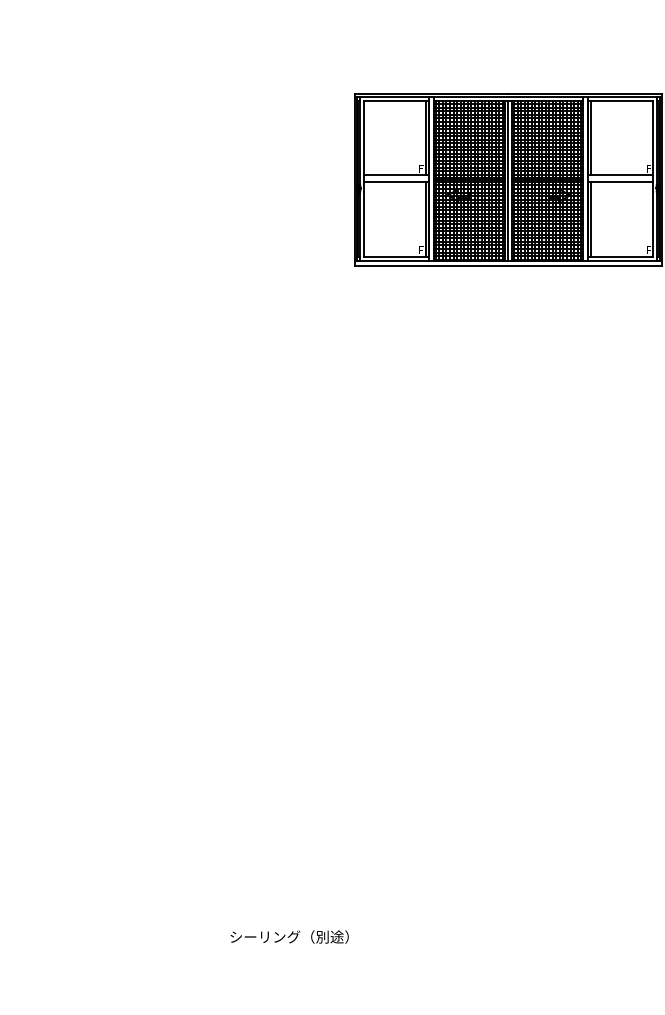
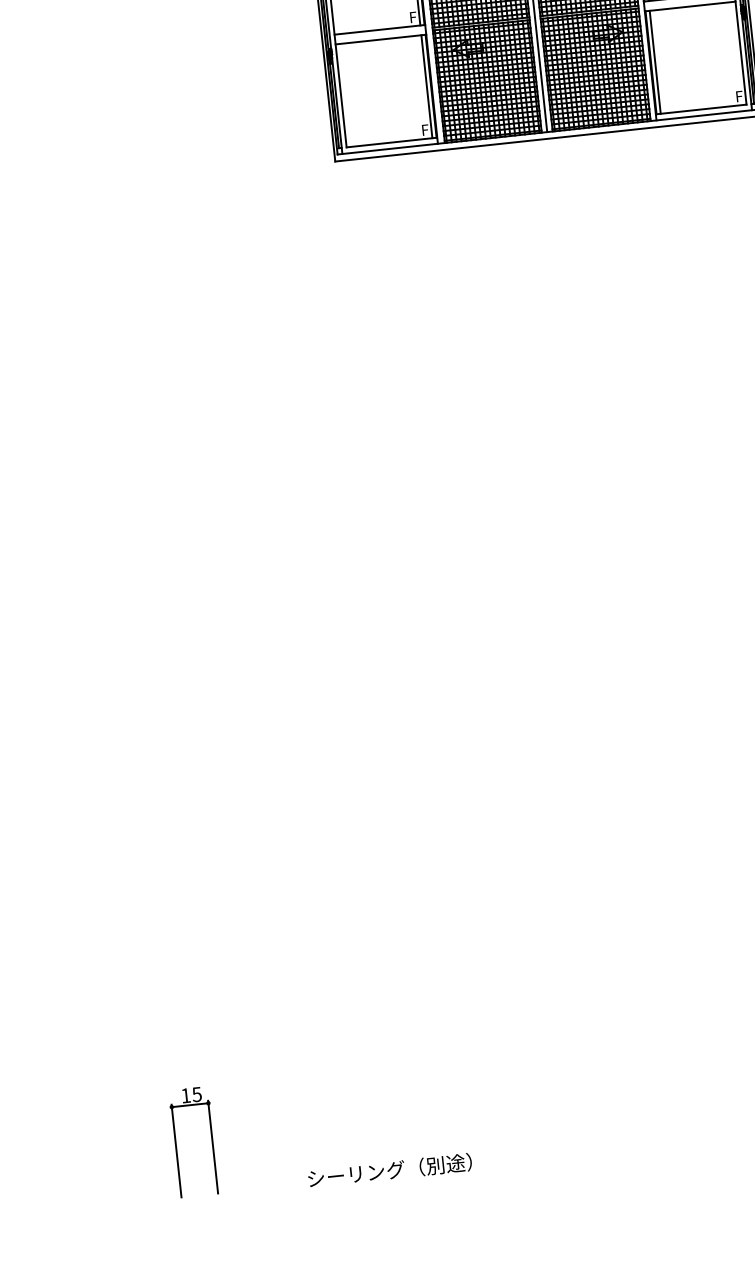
text: (289, 936) -> (389, 1169), moved
part: (165, 956) -> (175, 1143), added

